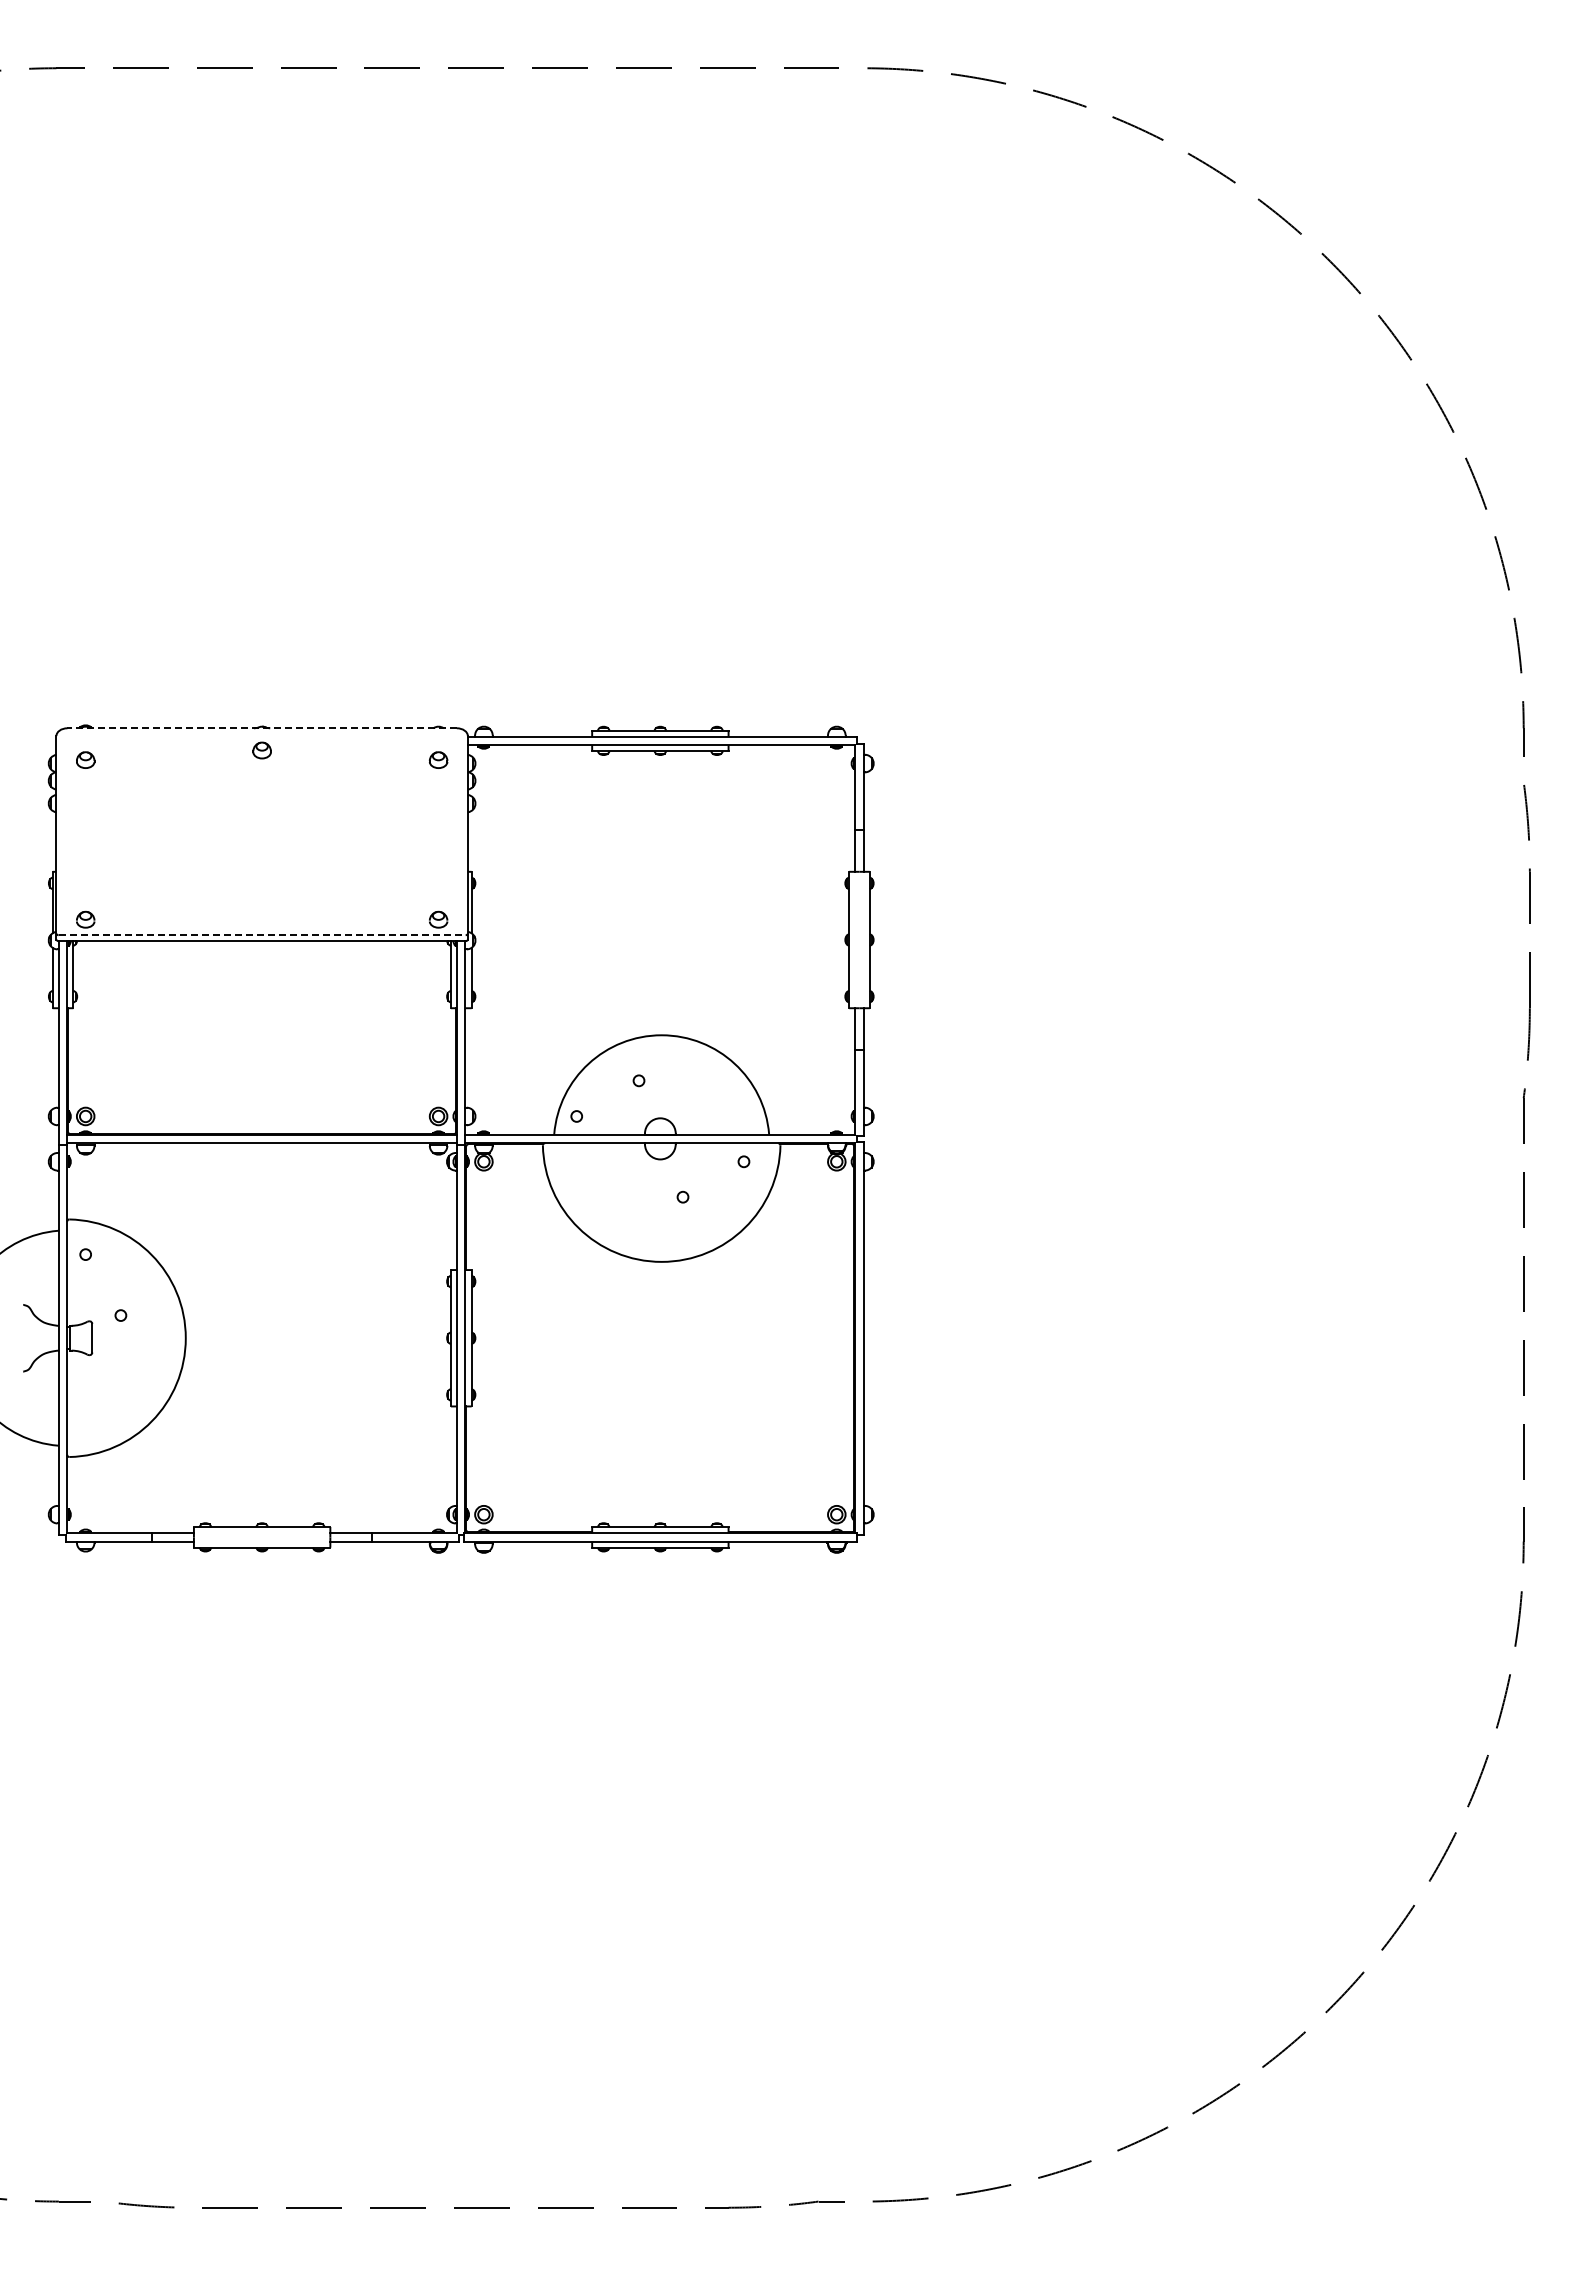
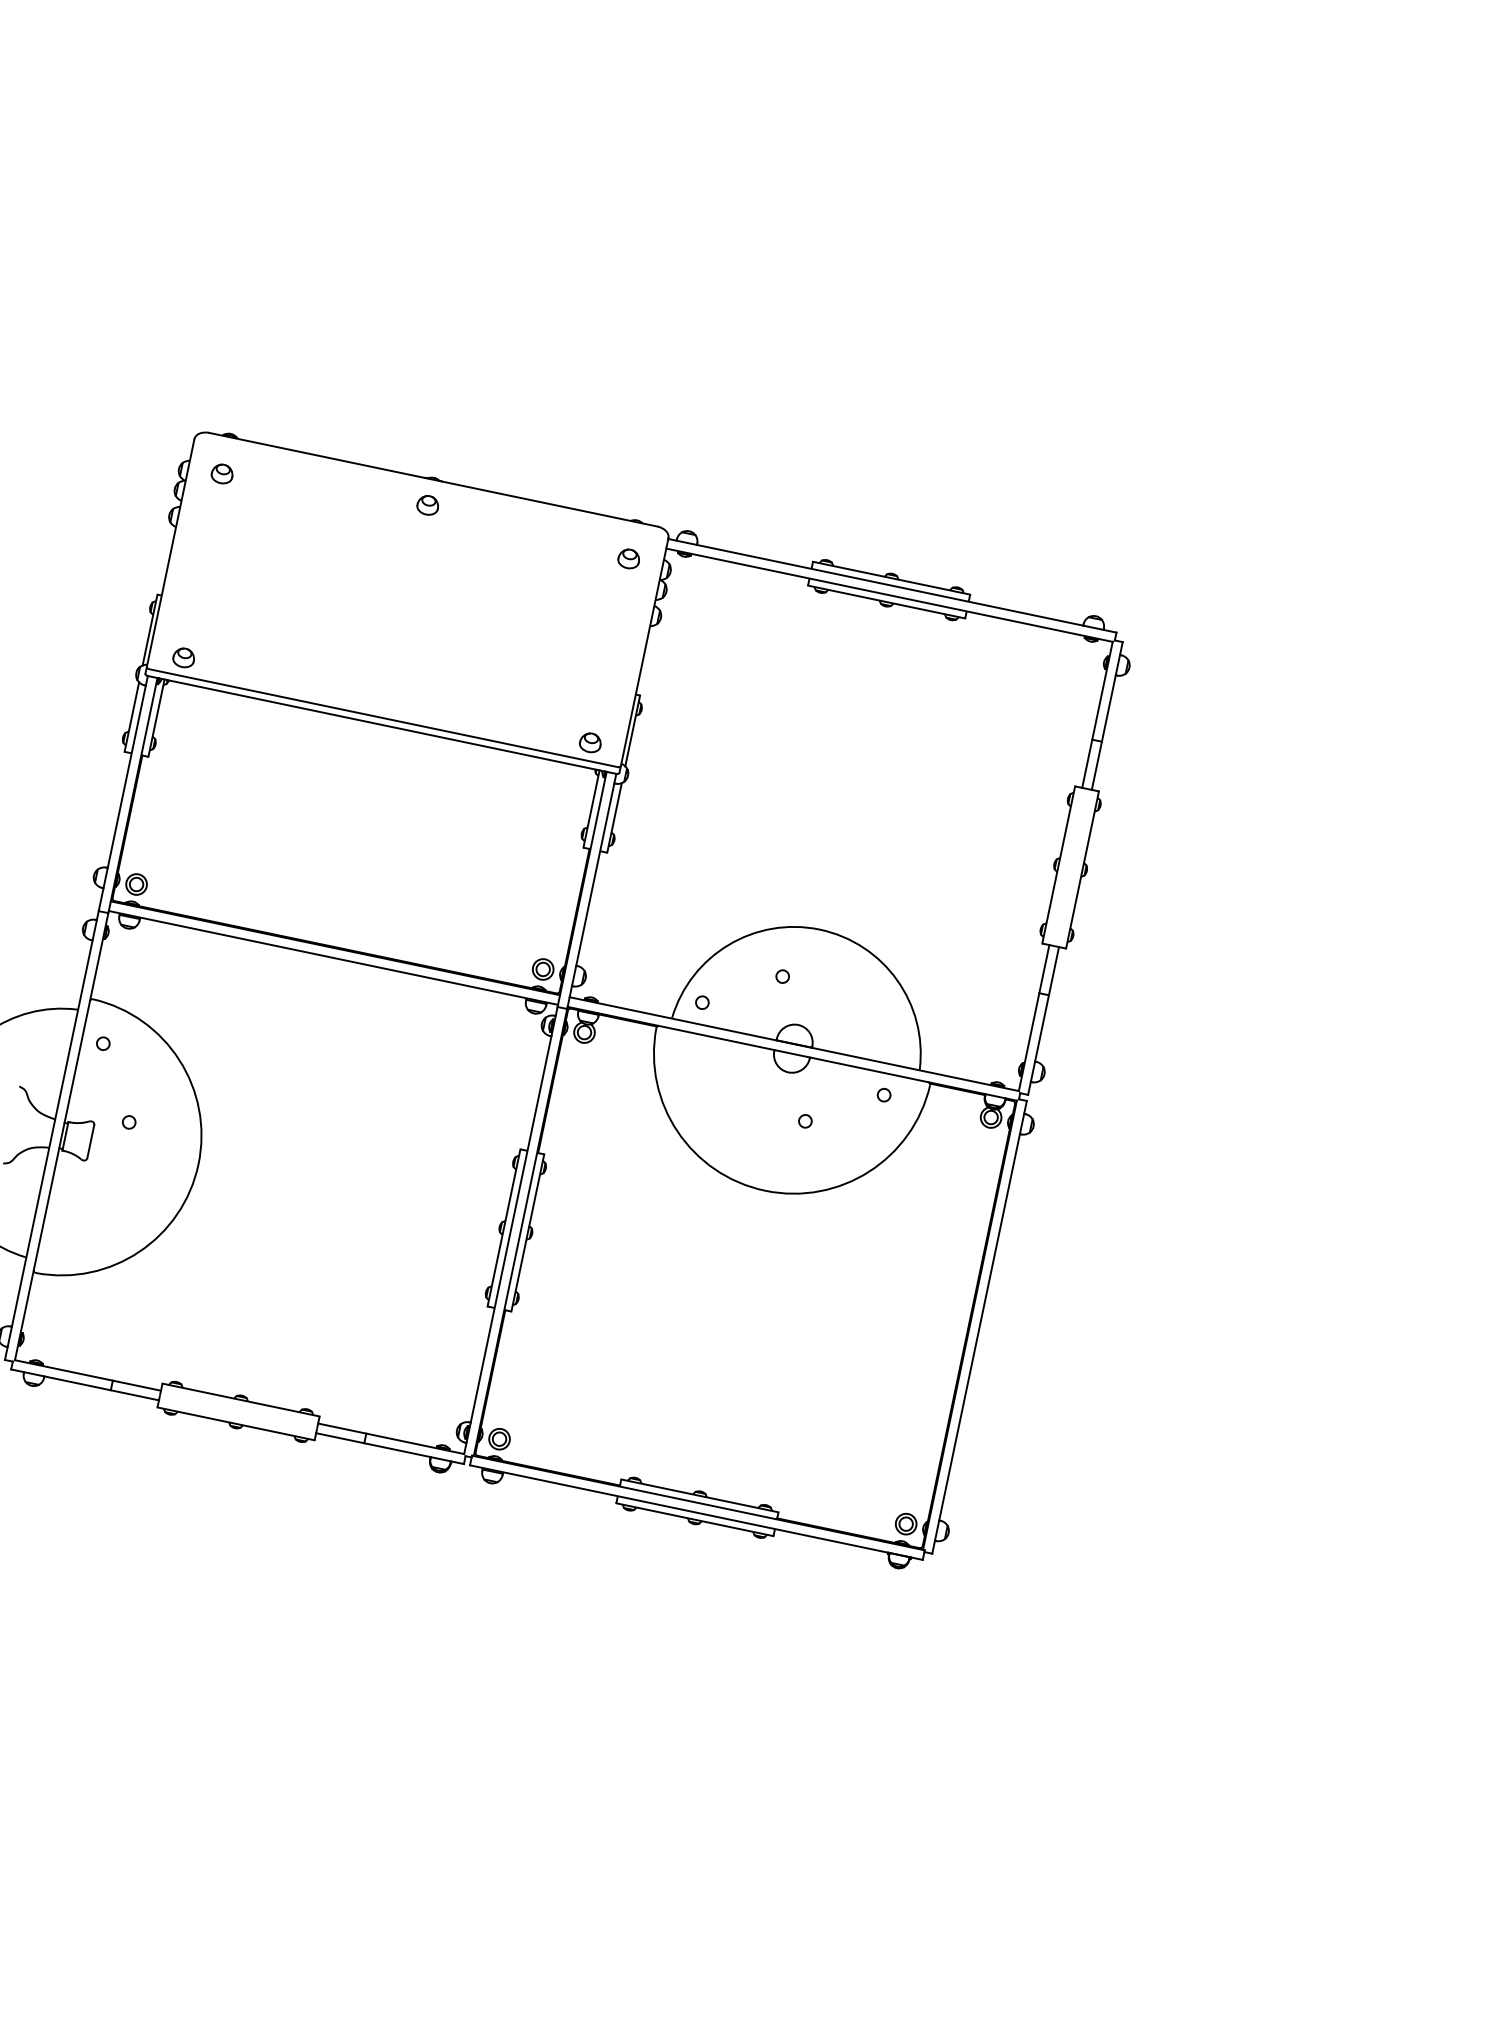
line: (262, 728) -> (433, 480), dashed -> solid
line: (262, 935) -> (383, 718), dashed -> solid

